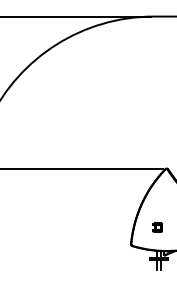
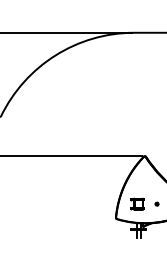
part: (157, 226) -> (137, 203), size x1.67

